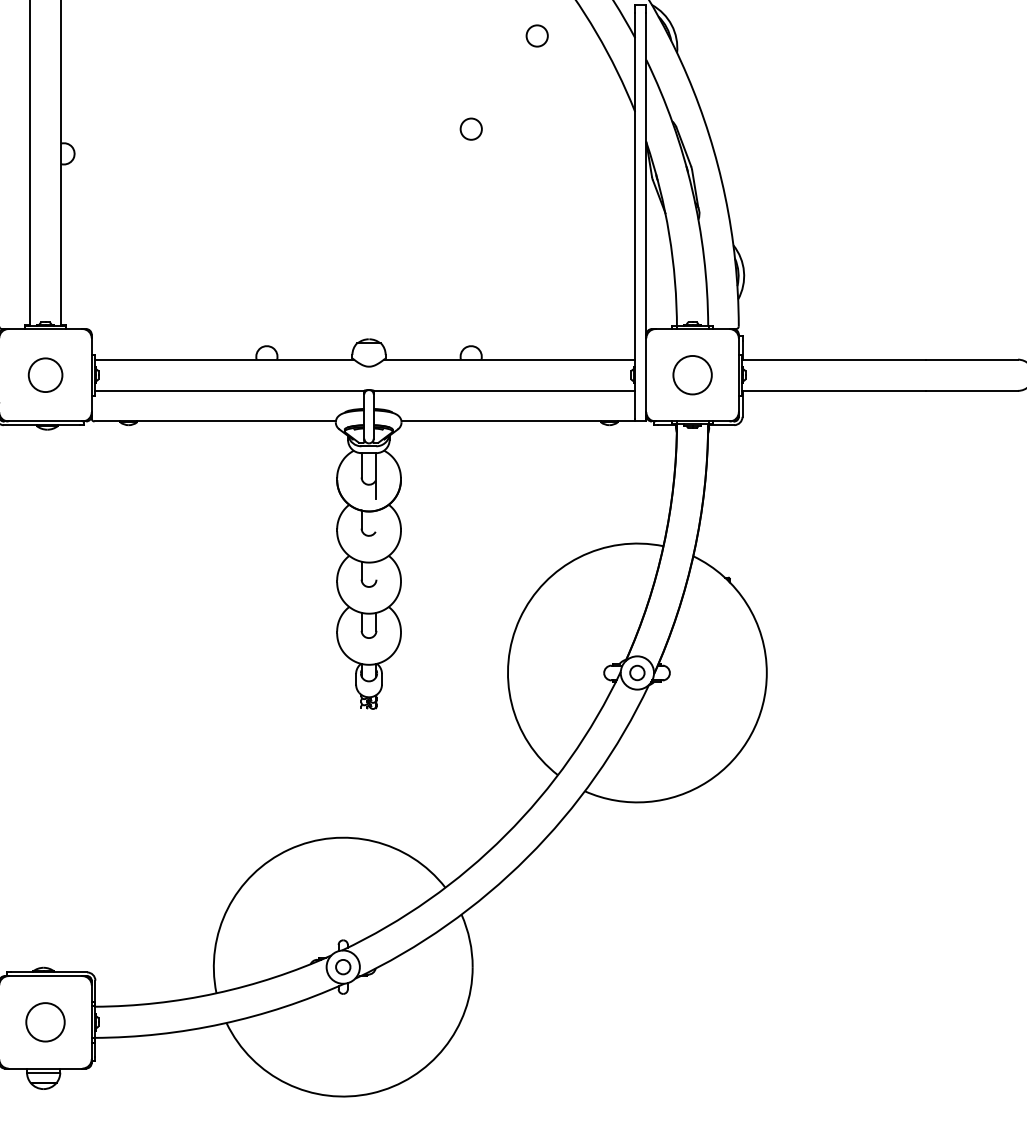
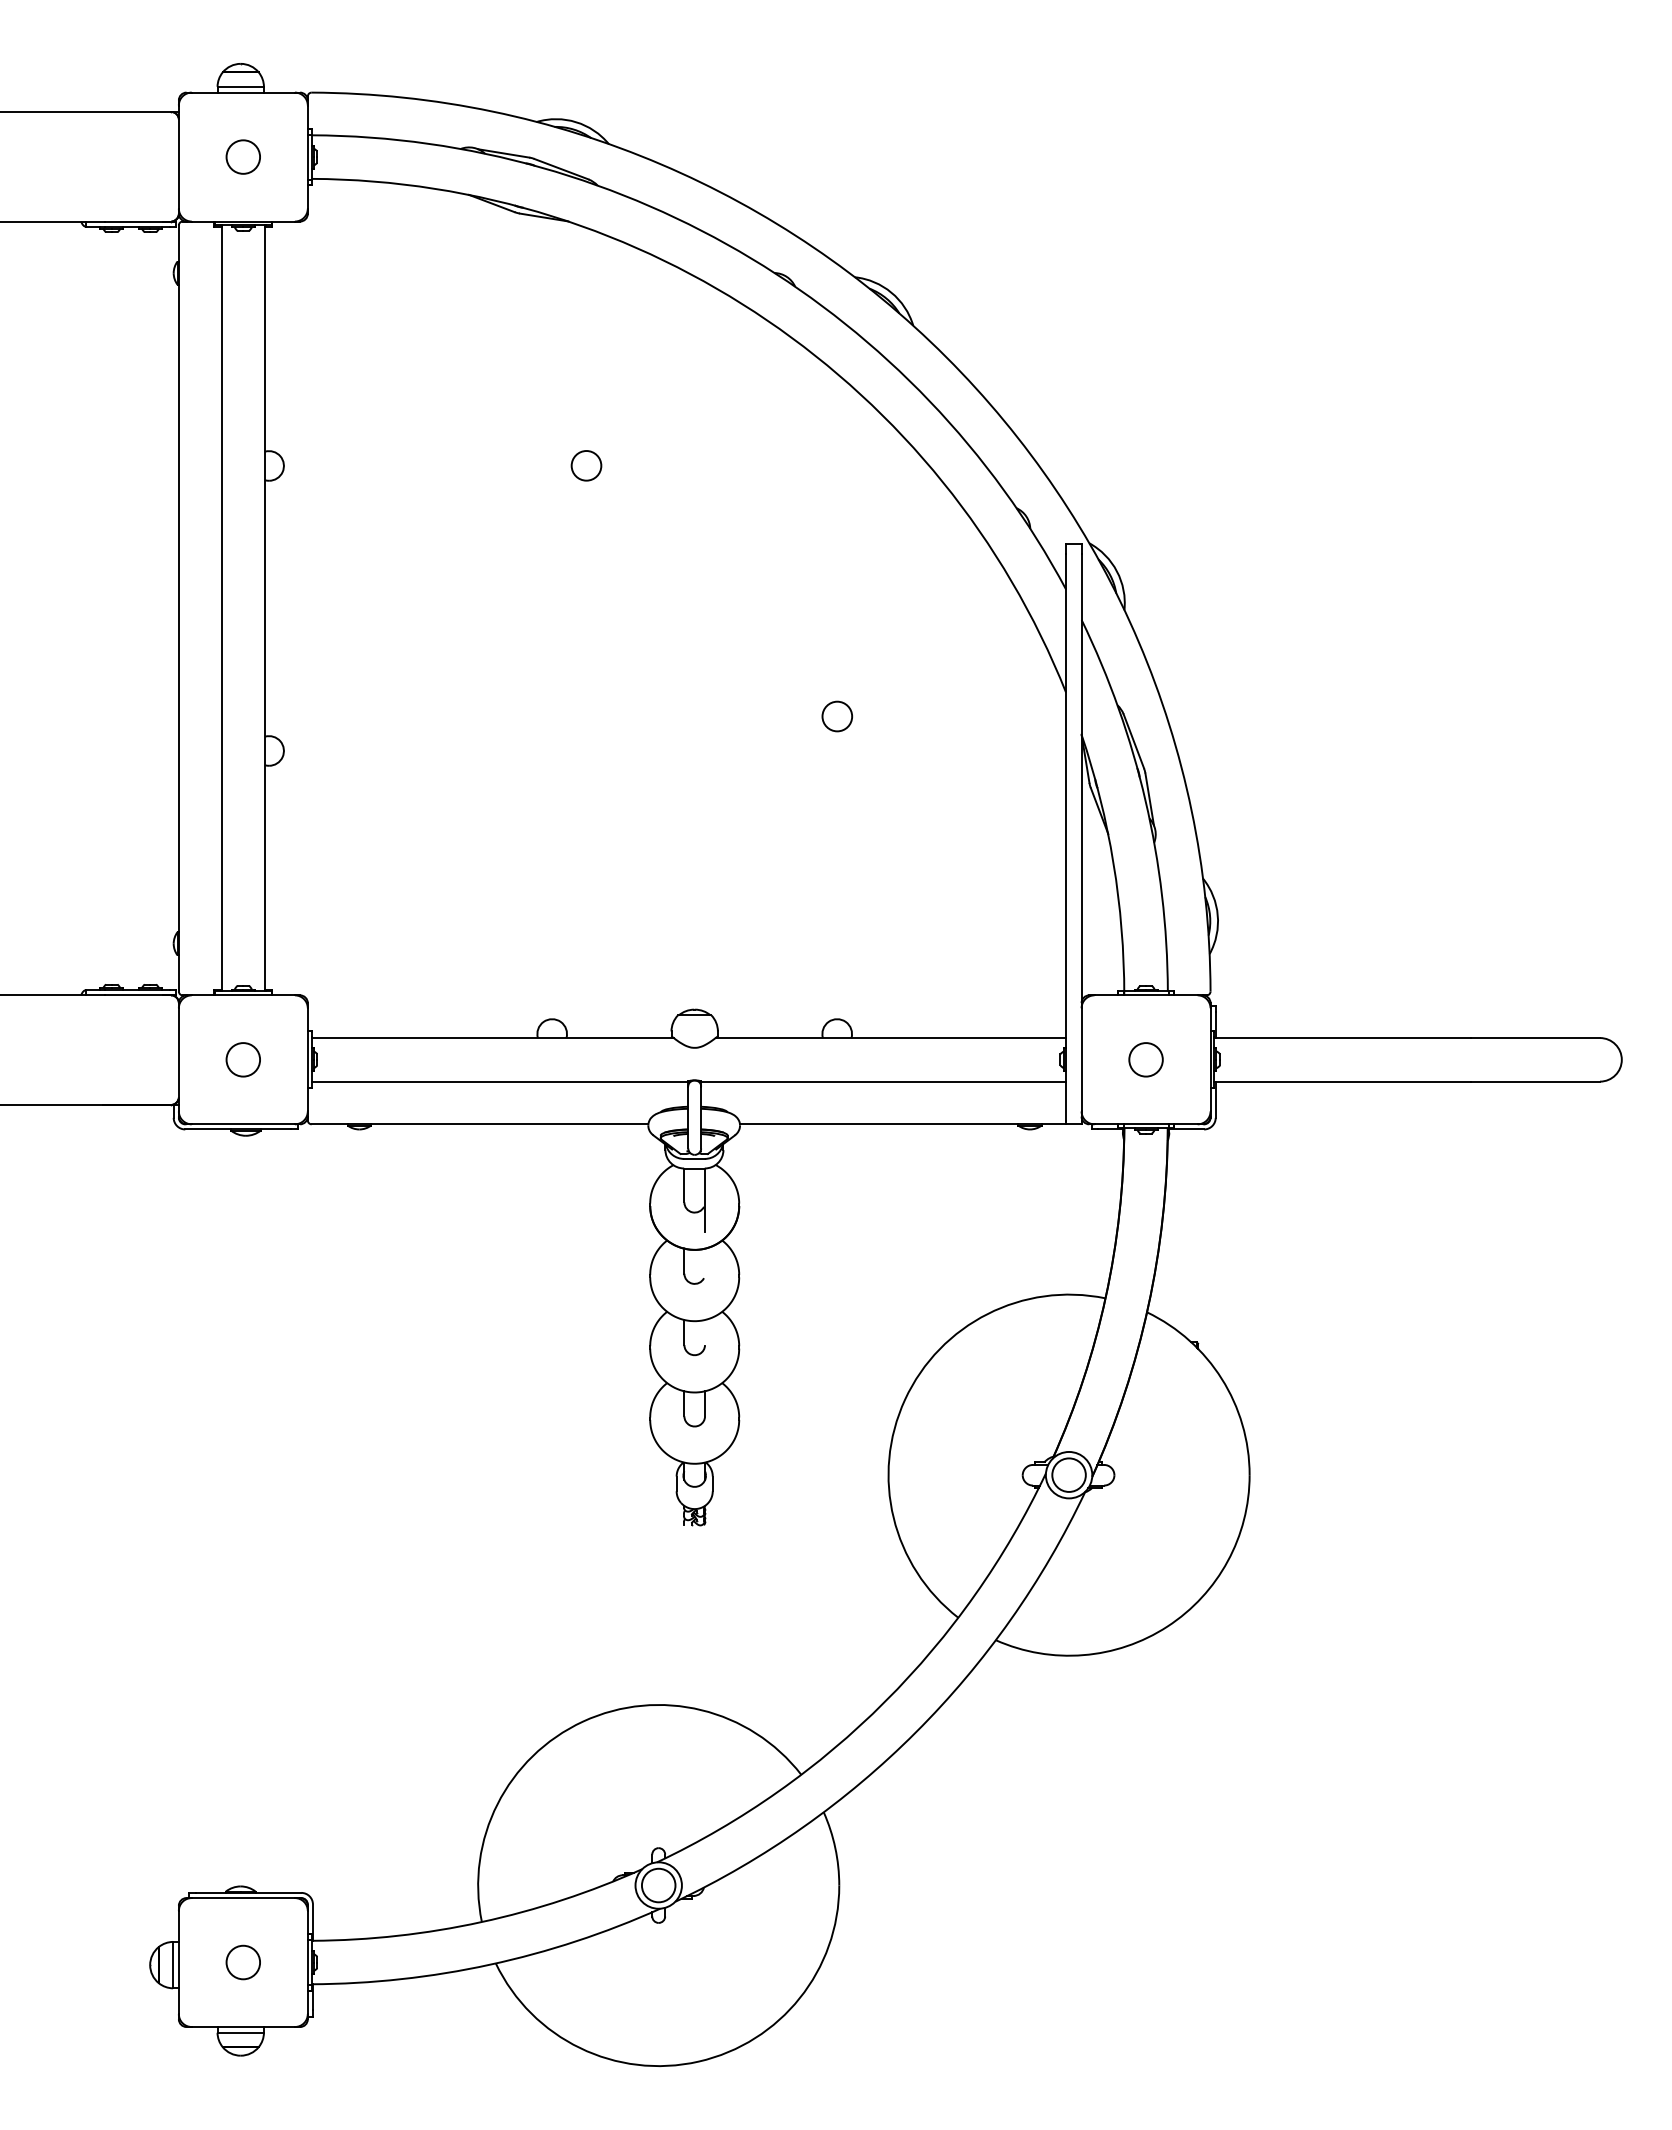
circle: (537, 35) -> (929, 586), removed
circle: (44, 375) -> (242, 1059), size x0.71
circle: (692, 375) -> (1145, 1059), size x0.62
circle: (636, 672) -> (1068, 1474), size x1.67
circle: (343, 967) -> (658, 1885), size x1.67
circle: (45, 1022) -> (243, 1962), size x0.62

